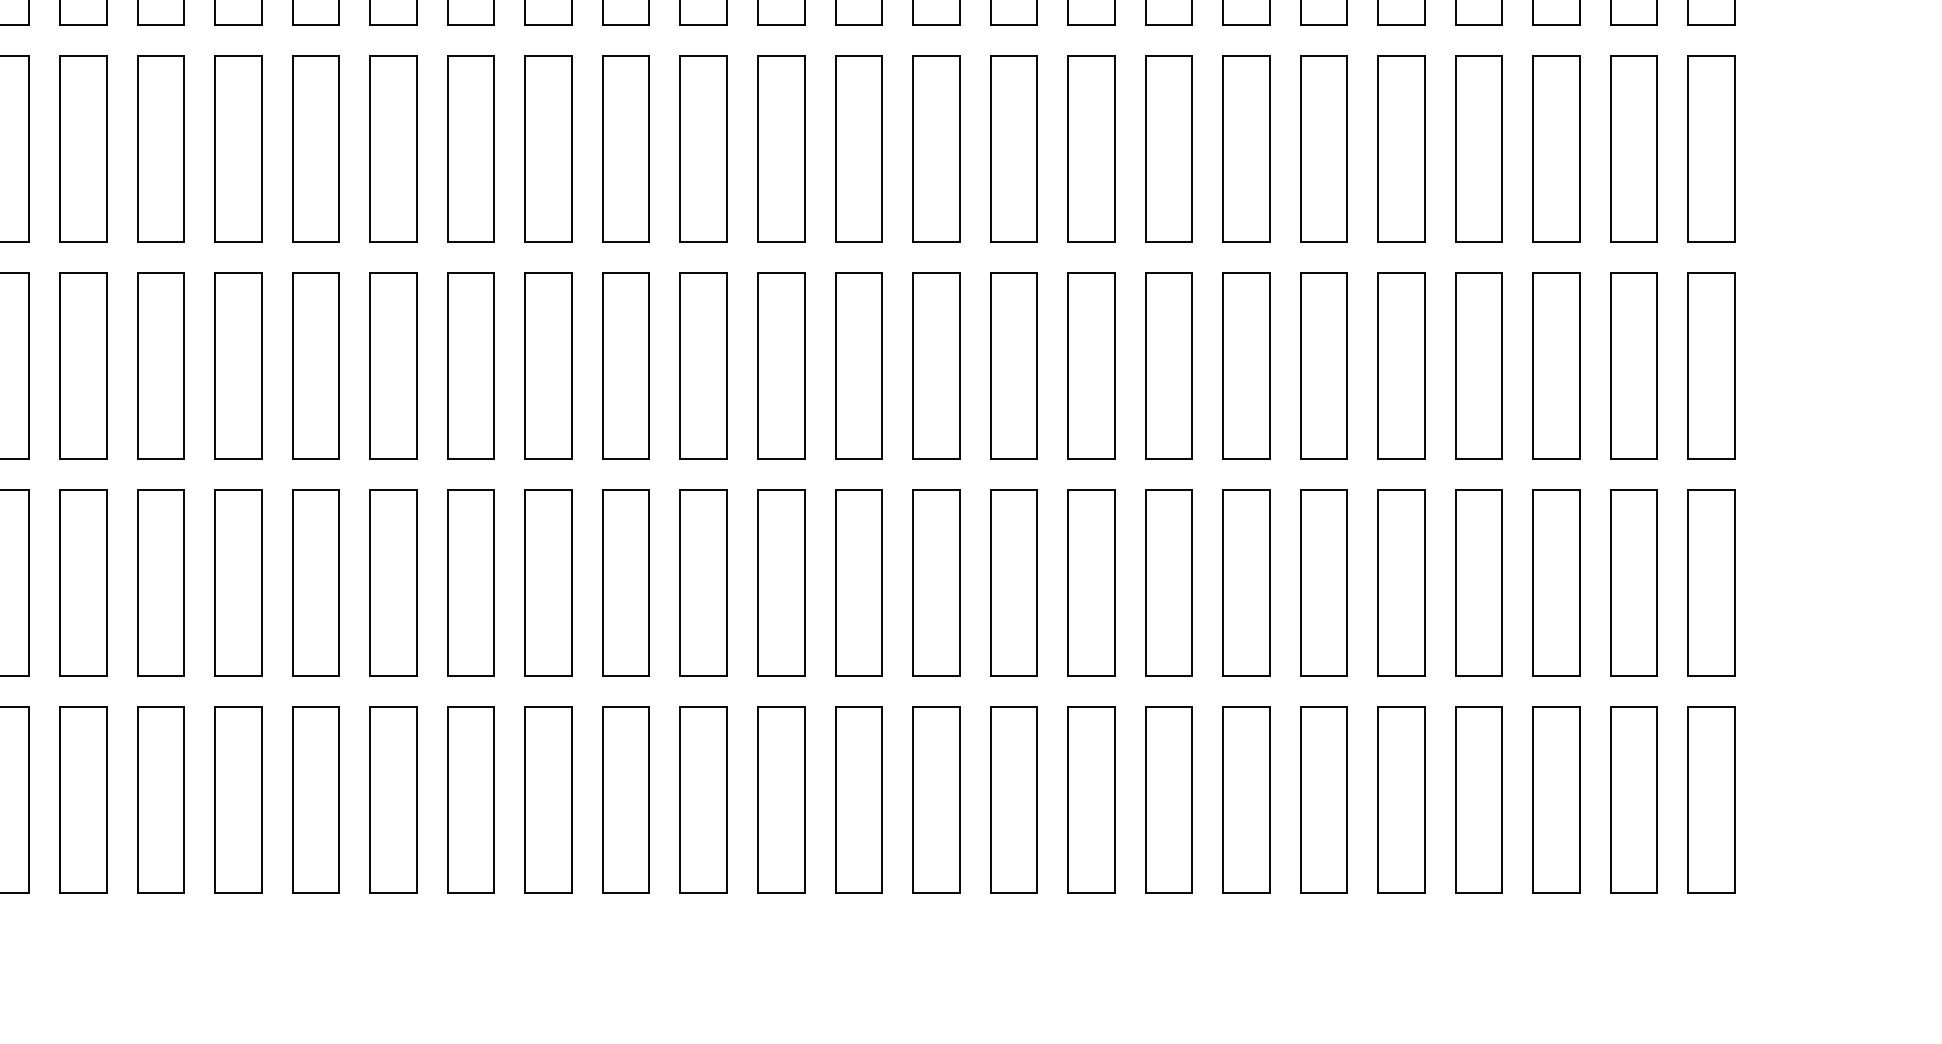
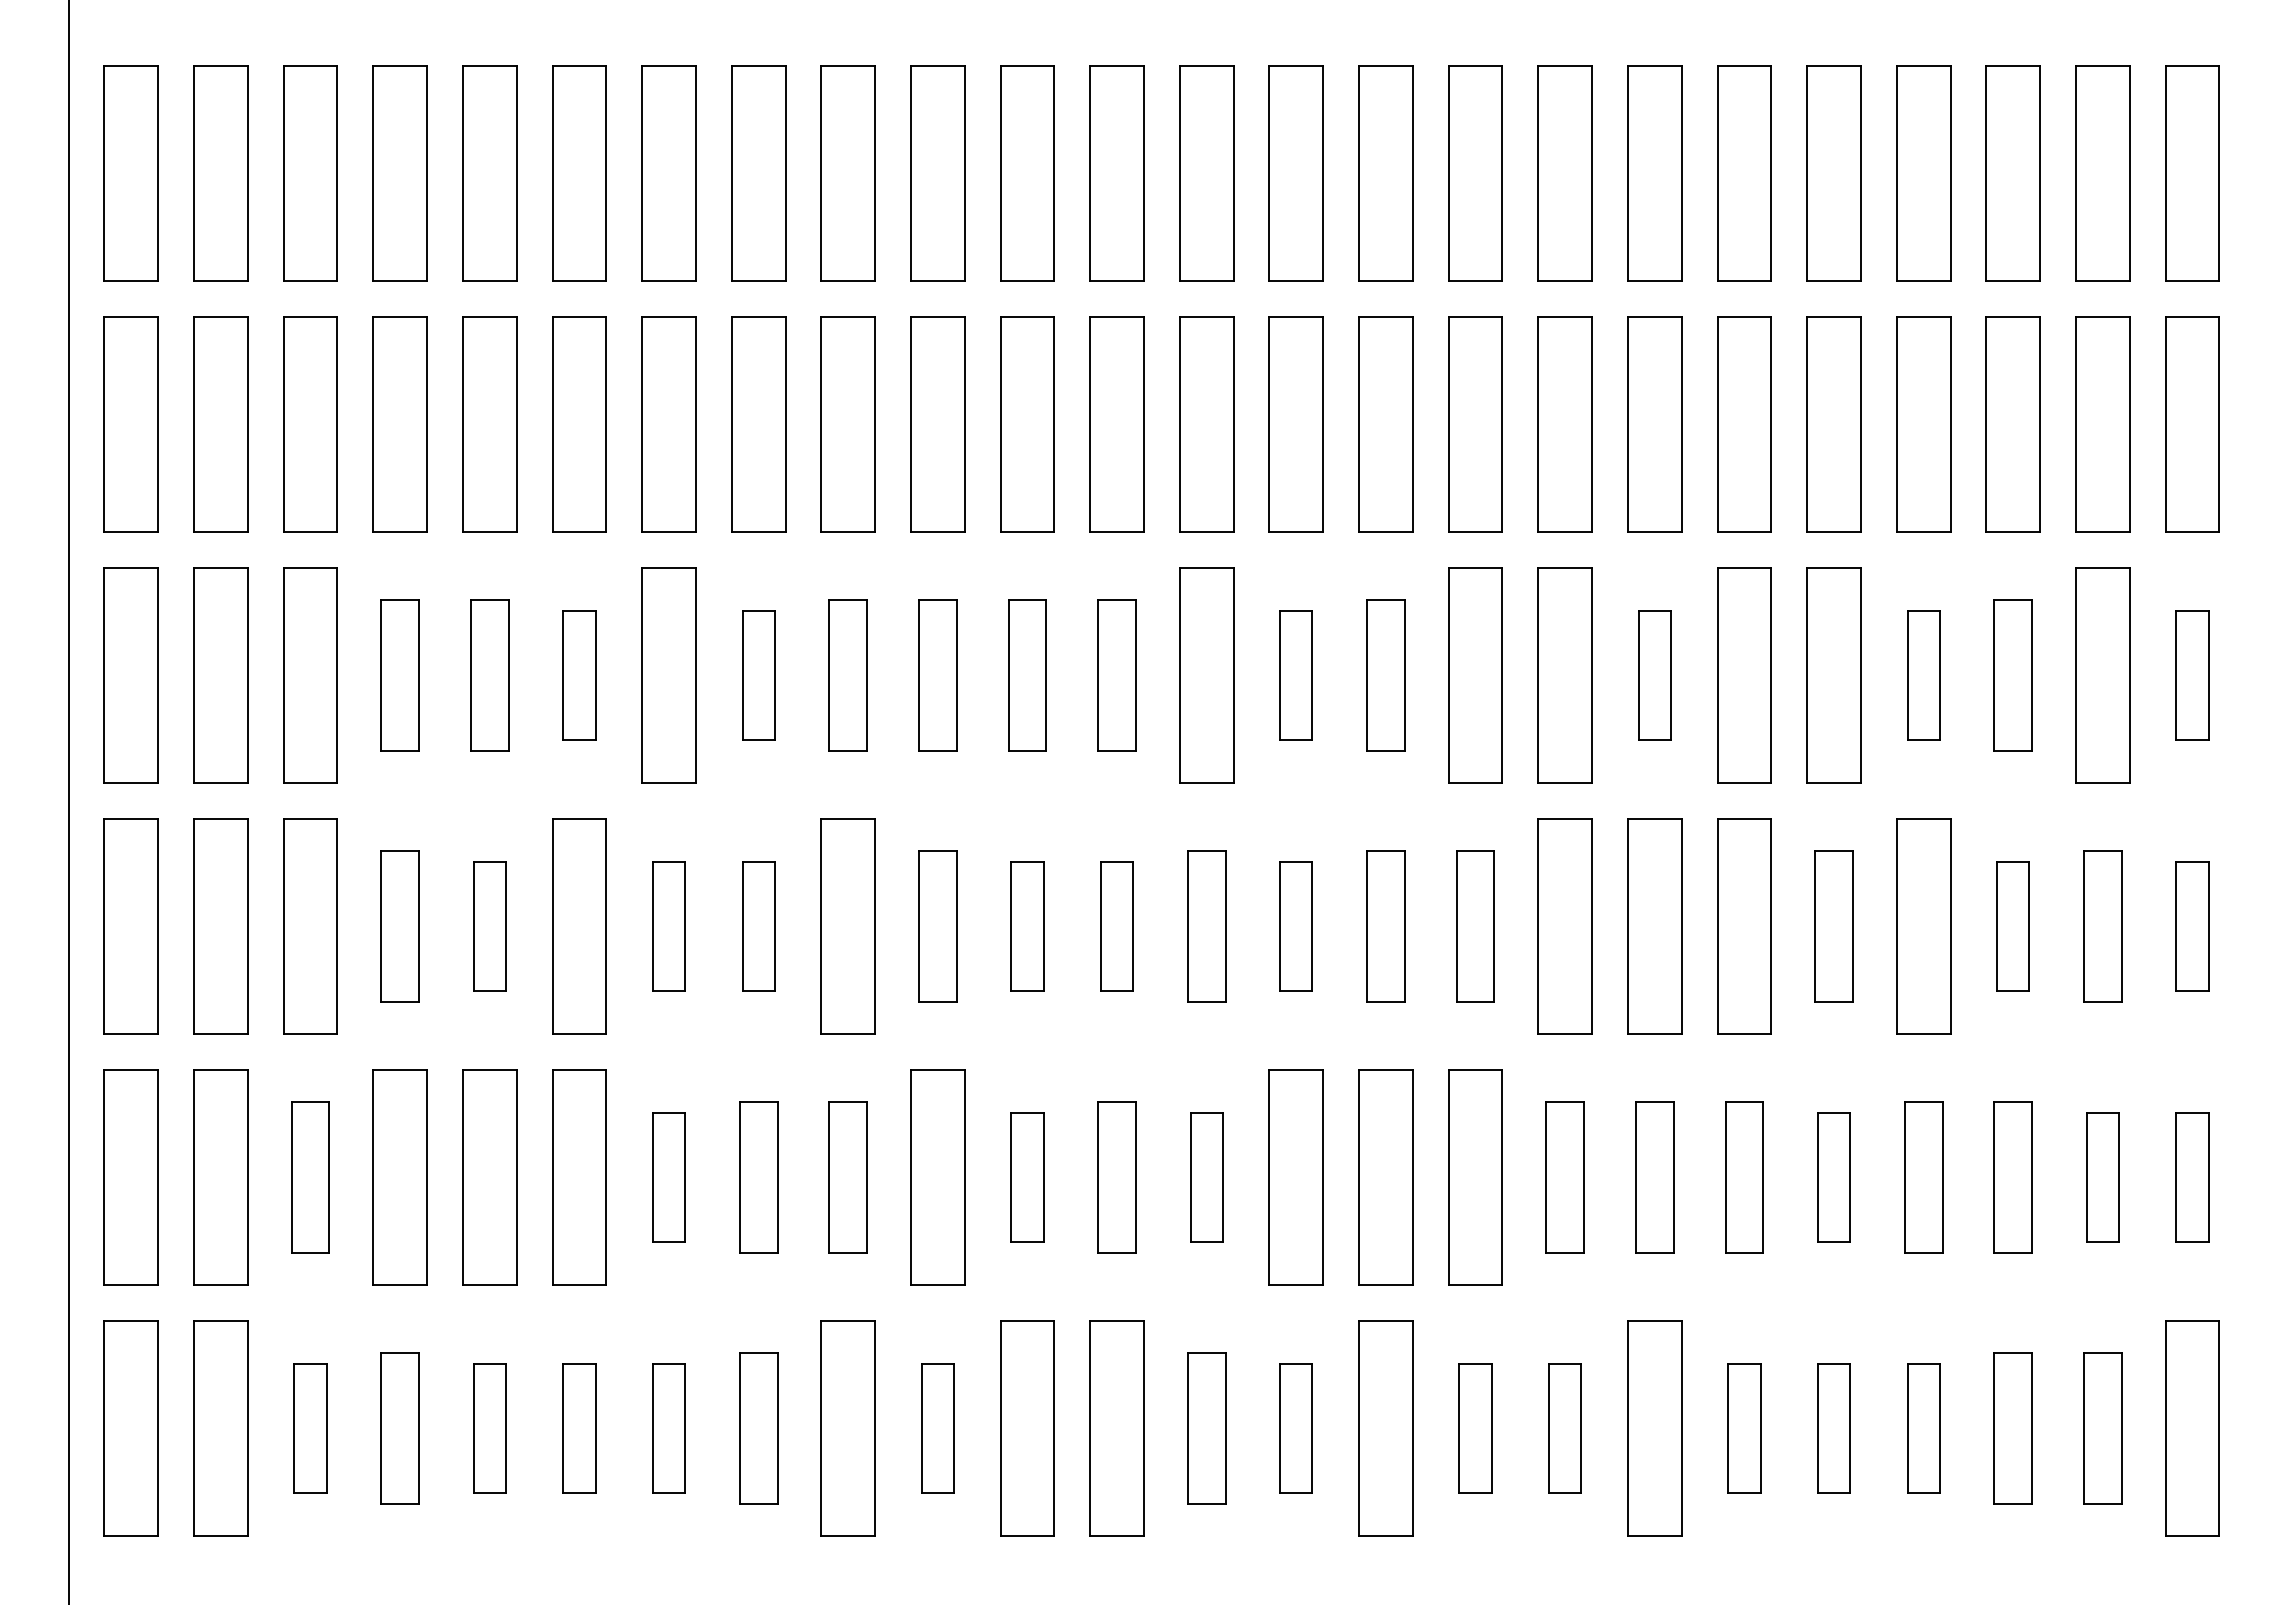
part: (160, 148) -> (399, 675), size x0.7
part: (238, 148) -> (489, 675), size x0.7
part: (316, 148) -> (579, 675), size x0.6
part: (470, 148) -> (758, 675), size x0.6
part: (547, 148) -> (847, 675), size x0.7
part: (625, 148) -> (937, 675), size x0.7
part: (703, 148) -> (1027, 675), size x0.7
part: (780, 148) -> (1116, 675), size x0.7
part: (935, 148) -> (1295, 675), size x0.6
part: (1013, 148) -> (1385, 675), size x0.7
part: (1246, 148) -> (1654, 675), size x0.6
part: (1478, 148) -> (1923, 675), size x0.6
part: (1555, 148) -> (2012, 675), size x0.7
part: (1711, 148) -> (2192, 675), size x0.6
part: (160, 366) -> (399, 926), size x0.7
part: (238, 366) -> (489, 926), size x0.6
part: (393, 366) -> (668, 926), size x0.6
part: (470, 366) -> (758, 926), size x0.6
part: (625, 366) -> (937, 926), size x0.7
part: (703, 366) -> (1027, 926), size x0.6
part: (780, 366) -> (1116, 926), size x0.6
part: (858, 366) -> (1206, 926), size x0.7
part: (935, 366) -> (1295, 926), size x0.6
part: (1013, 366) -> (1385, 926), size x0.7
part: (1091, 366) -> (1475, 926), size x0.7
part: (1401, 366) -> (1833, 926), size x0.7
part: (1555, 366) -> (2012, 926), size x0.6
part: (1633, 366) -> (2102, 926), size x0.7
part: (1711, 366) -> (2192, 926), size x0.6
part: (83, 583) -> (310, 1177), size x0.7
part: (393, 583) -> (668, 1177), size x0.6
part: (470, 583) -> (758, 1177), size x0.7
part: (547, 583) -> (847, 1177), size x0.7
part: (703, 583) -> (1027, 1177), size x0.6
part: (780, 583) -> (1116, 1177), size x0.7
part: (858, 583) -> (1206, 1177), size x0.6
part: (1168, 583) -> (1564, 1177), size x0.7
part: (1246, 583) -> (1654, 1177), size x0.7
part: (1324, 583) -> (1744, 1177), size x0.7
part: (1401, 583) -> (1833, 1177), size x0.6
part: (1478, 583) -> (1923, 1177), size x0.7
part: (1555, 583) -> (2012, 1177), size x0.7
part: (1633, 583) -> (2102, 1177), size x0.6
part: (1711, 583) -> (2192, 1177), size x0.6
part: (83, 800) -> (310, 1428), size x0.6
part: (160, 800) -> (399, 1428), size x0.7
part: (238, 800) -> (489, 1428), size x0.6
part: (316, 800) -> (579, 1428), size x0.6
part: (393, 800) -> (668, 1428), size x0.6
part: (470, 800) -> (758, 1428), size x0.7
part: (625, 800) -> (937, 1428), size x0.6
part: (858, 800) -> (1206, 1428), size x0.7
part: (935, 800) -> (1295, 1428), size x0.6
part: (1091, 800) -> (1475, 1428), size x0.6
part: (1168, 800) -> (1564, 1428), size x0.6
part: (1324, 800) -> (1744, 1428), size x0.6
part: (1401, 800) -> (1833, 1428), size x0.6
part: (1478, 800) -> (1923, 1428), size x0.6
part: (1555, 800) -> (2012, 1428), size x0.7
part: (1633, 800) -> (2102, 1428), size x0.7

